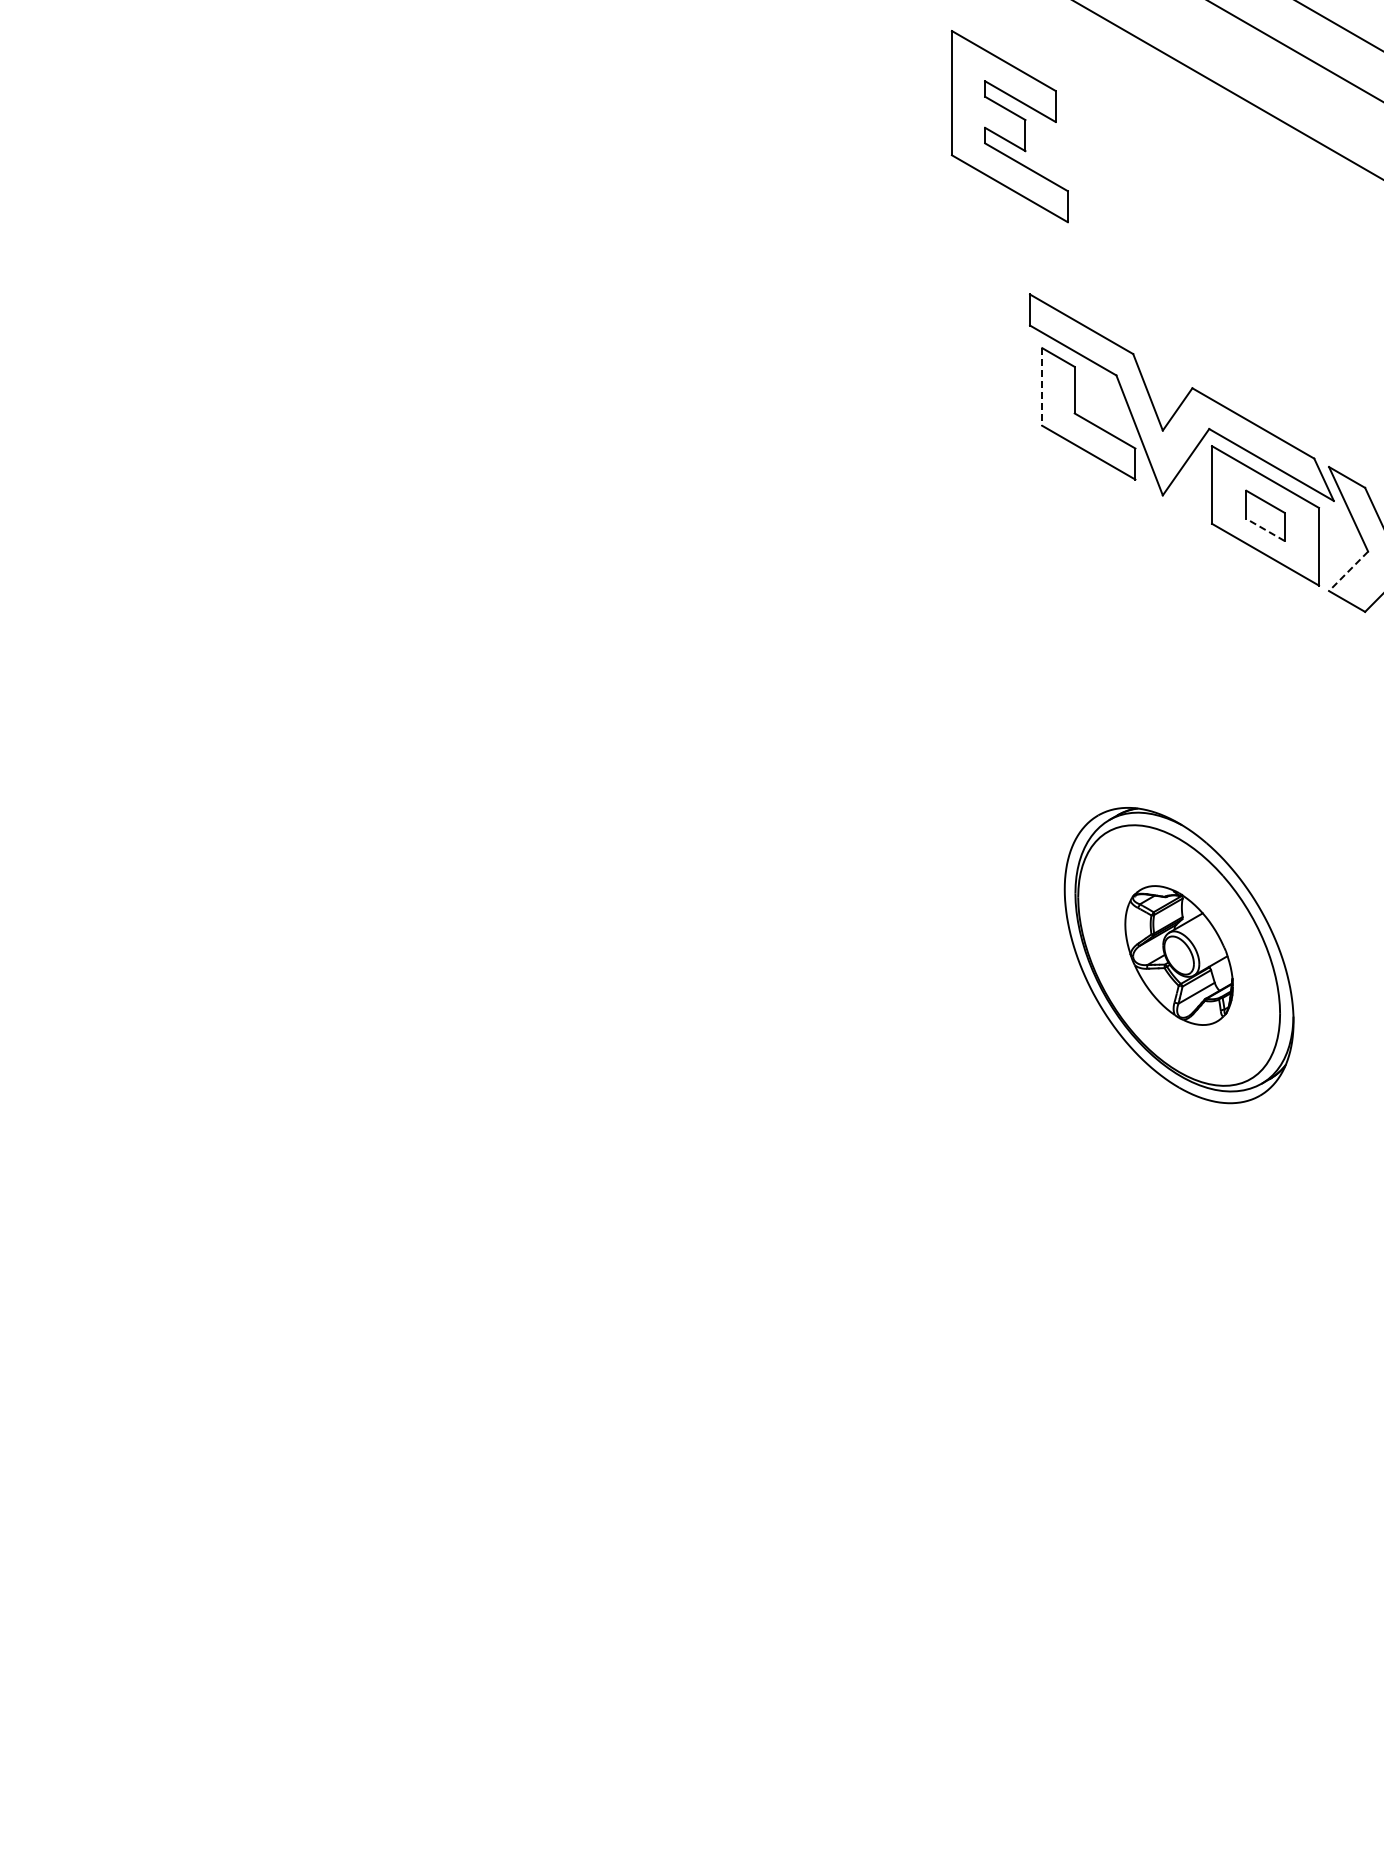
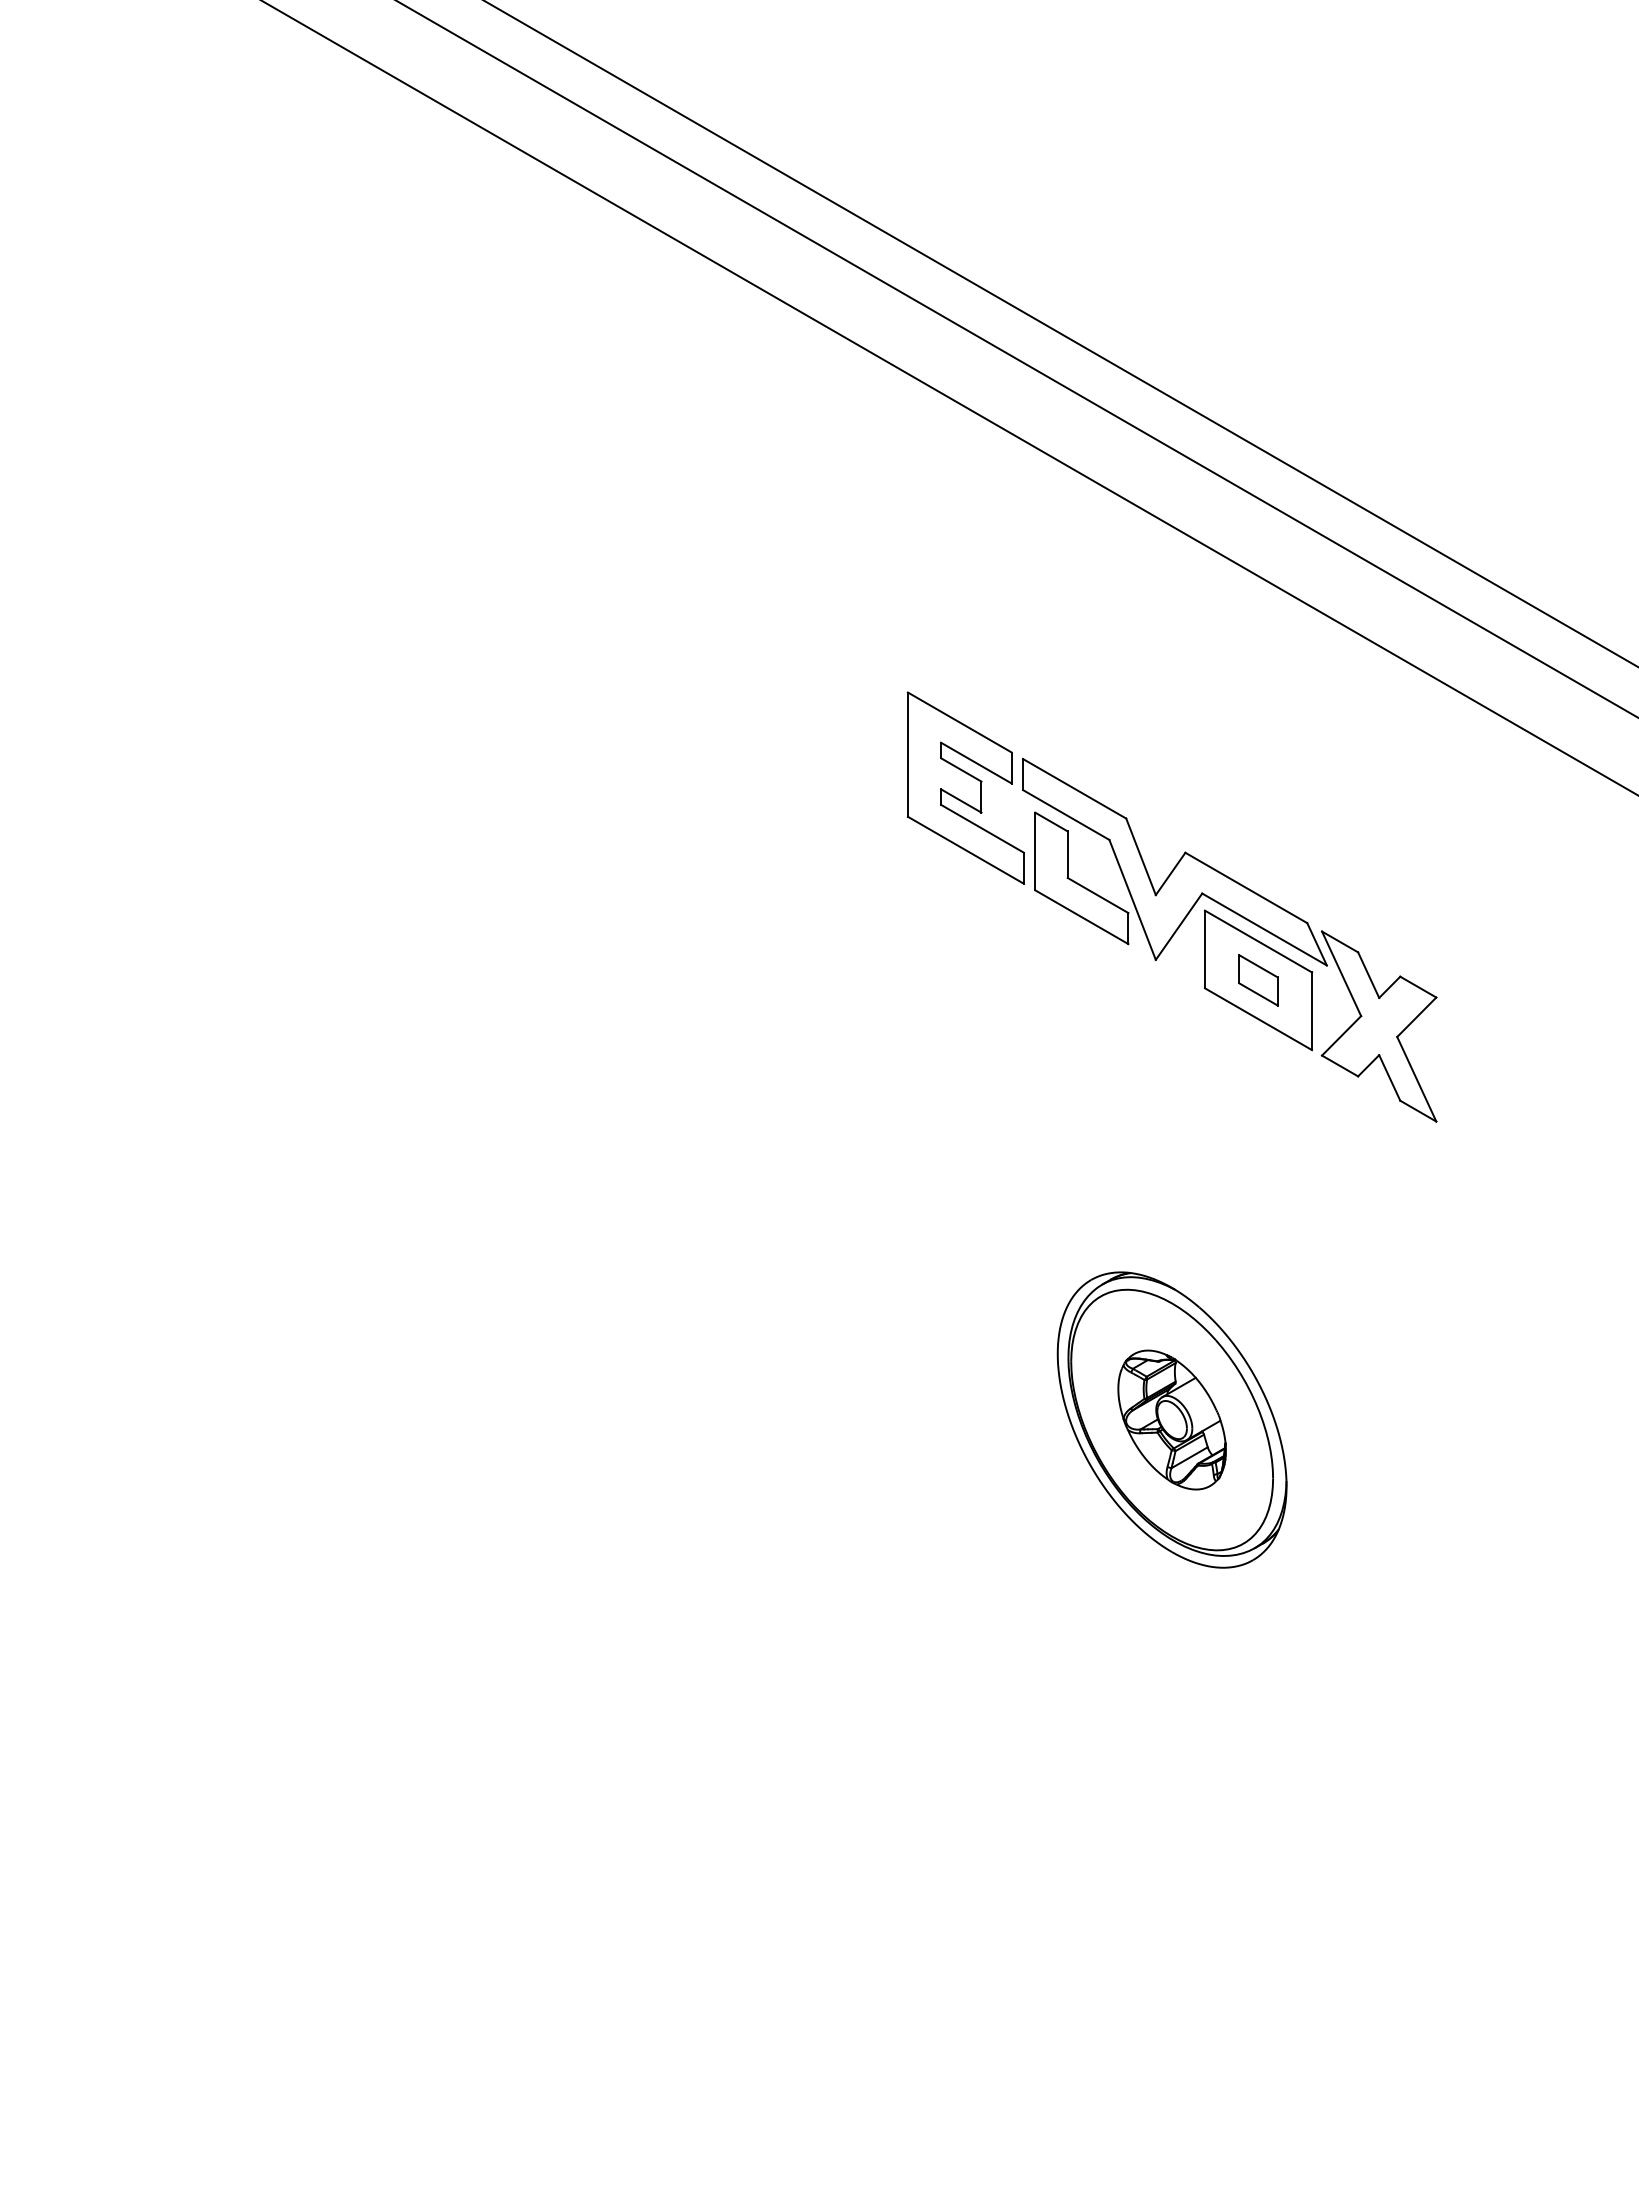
part: (1009, 125) -> (965, 787), moved
line: (1042, 386) -> (1035, 851), dashed -> solid
line: (1265, 529) -> (1258, 994), dashed -> solid
line: (1348, 570) -> (1341, 1035), dashed -> solid

